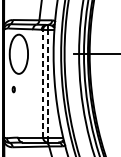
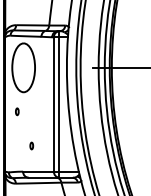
line: (42, 82) -> (53, 103), dashed -> solid
line: (47, 83) -> (59, 104), dashed -> solid
part: (25, 116) -> (31, 145), added

